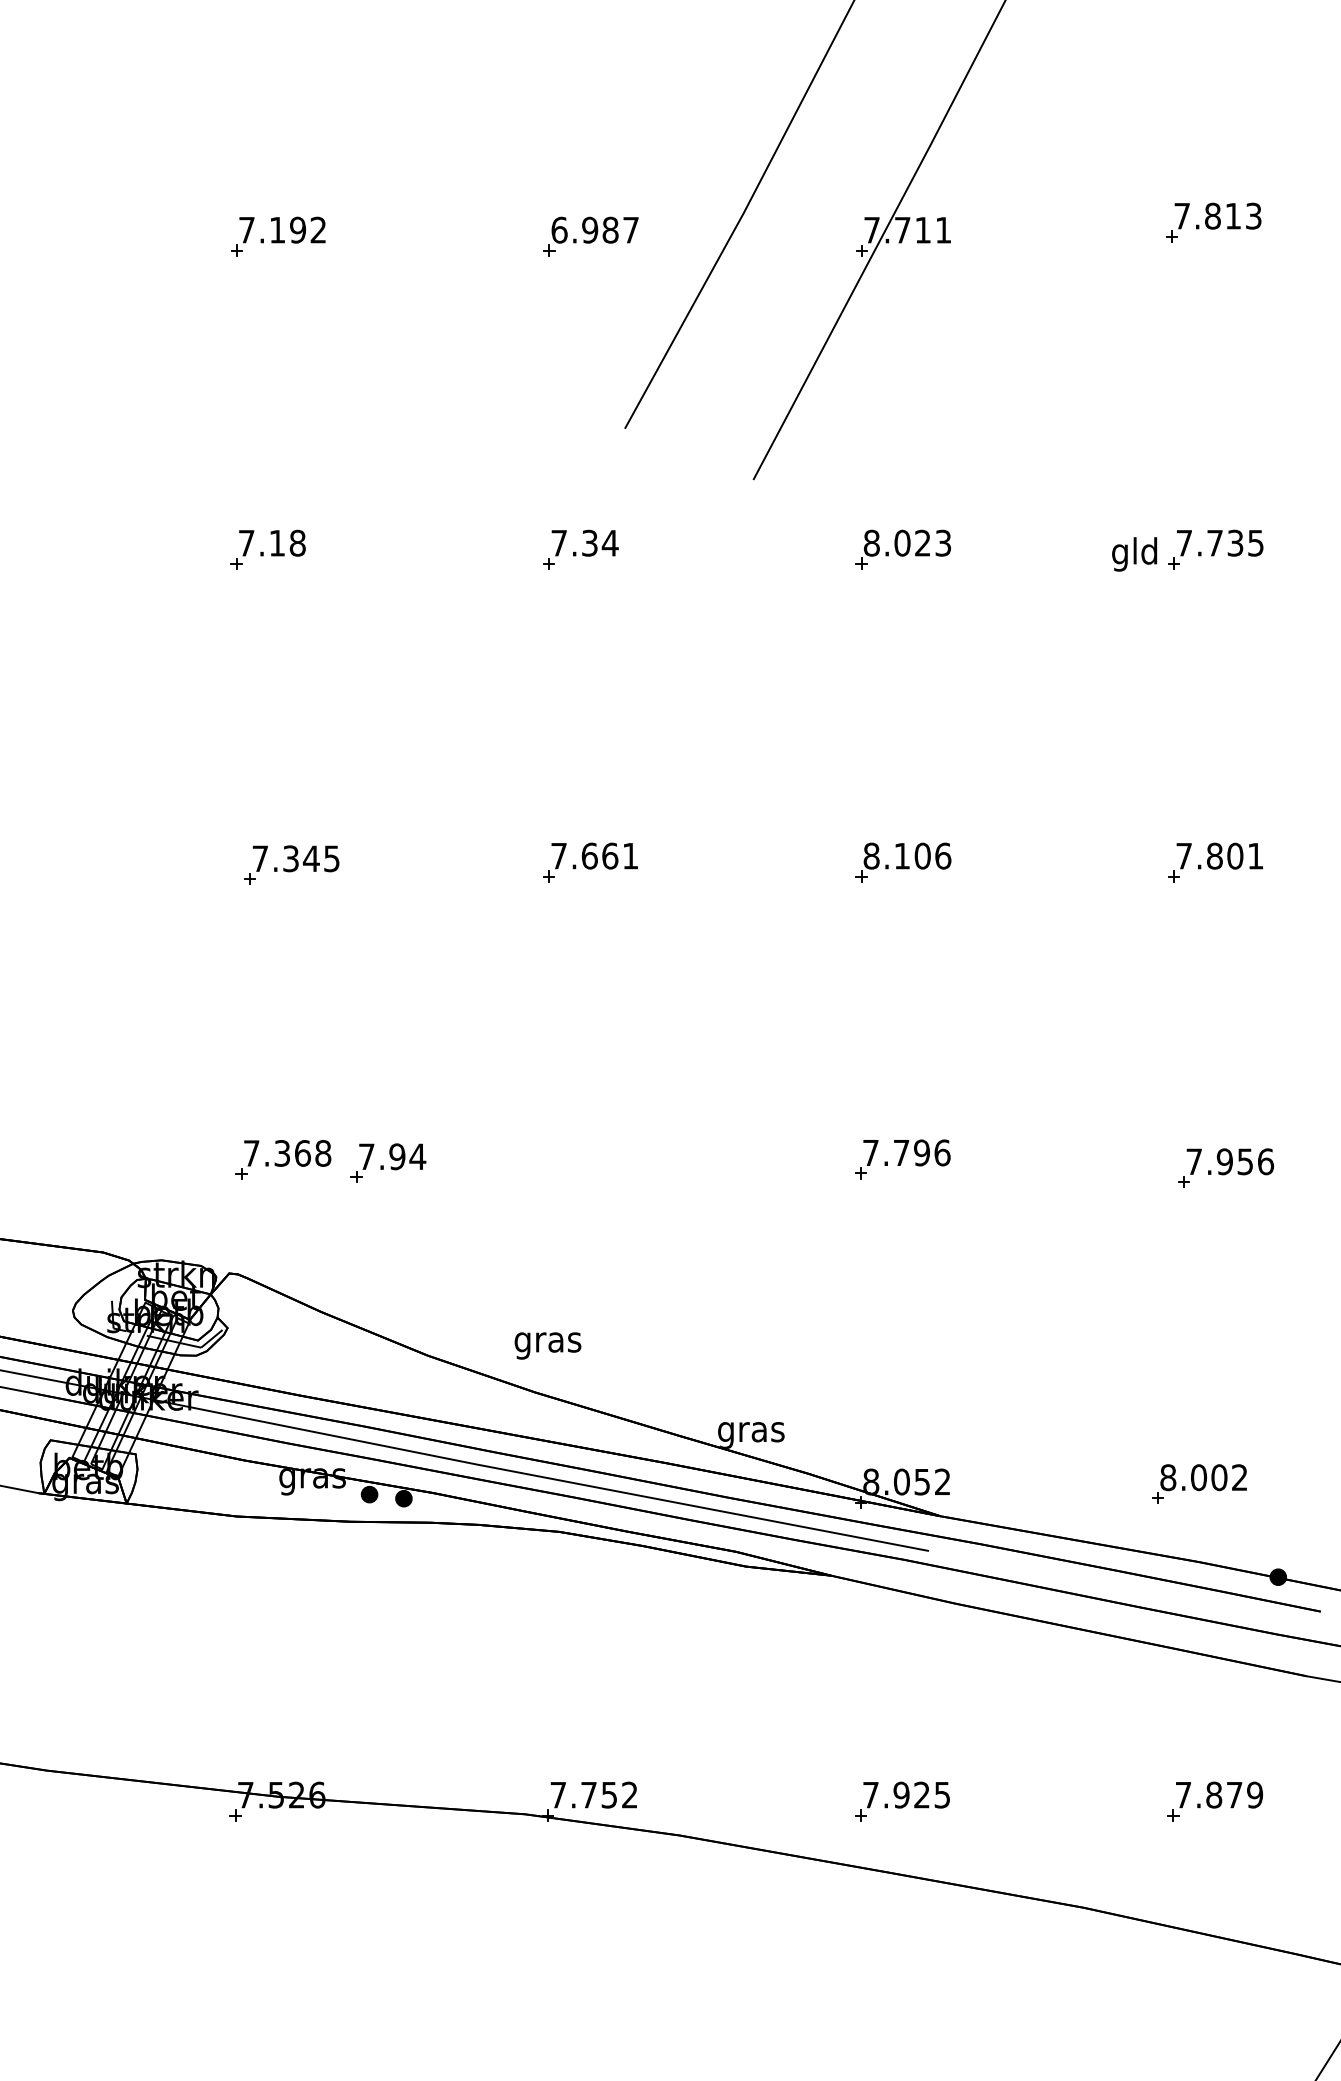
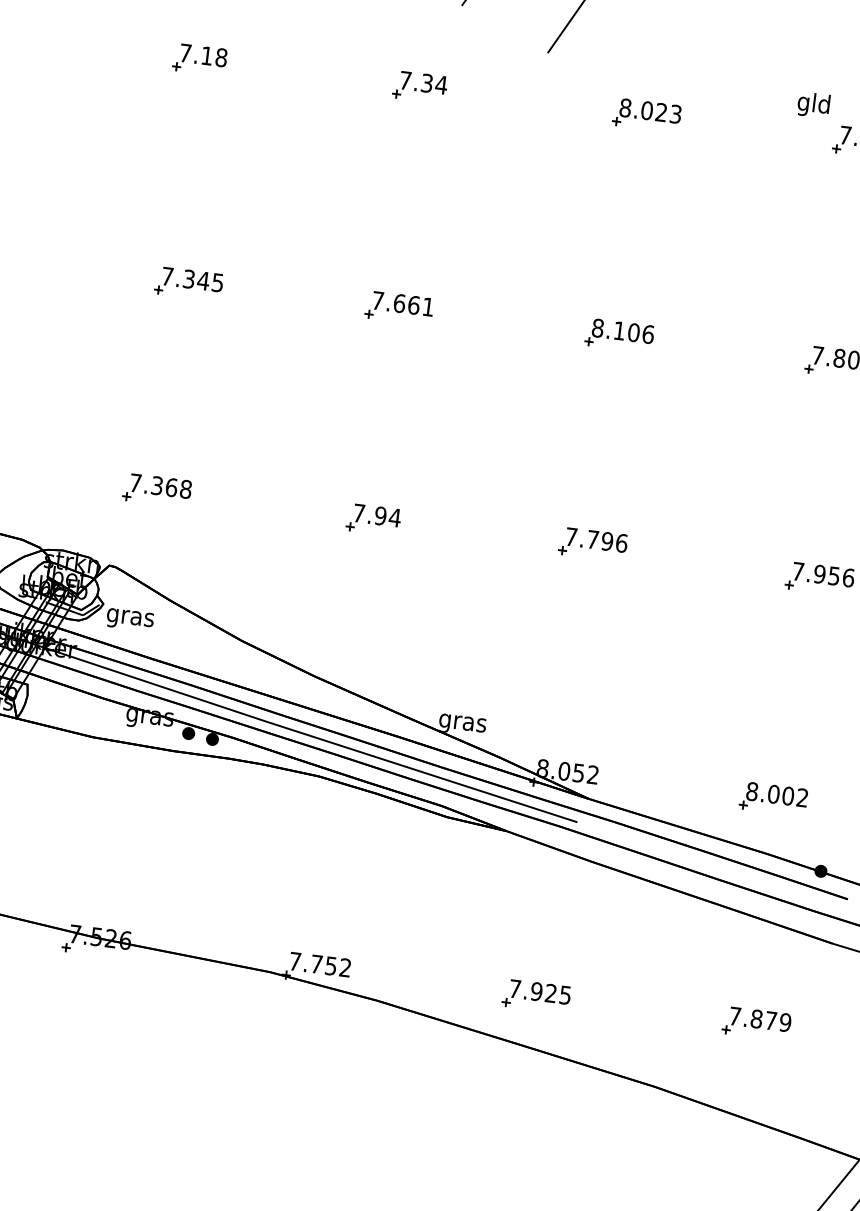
text: (1134, 554) -> (813, 105), moved
part: (388, 1162) -> (373, 519), moved
text: (547, 1345) -> (129, 619), moved

